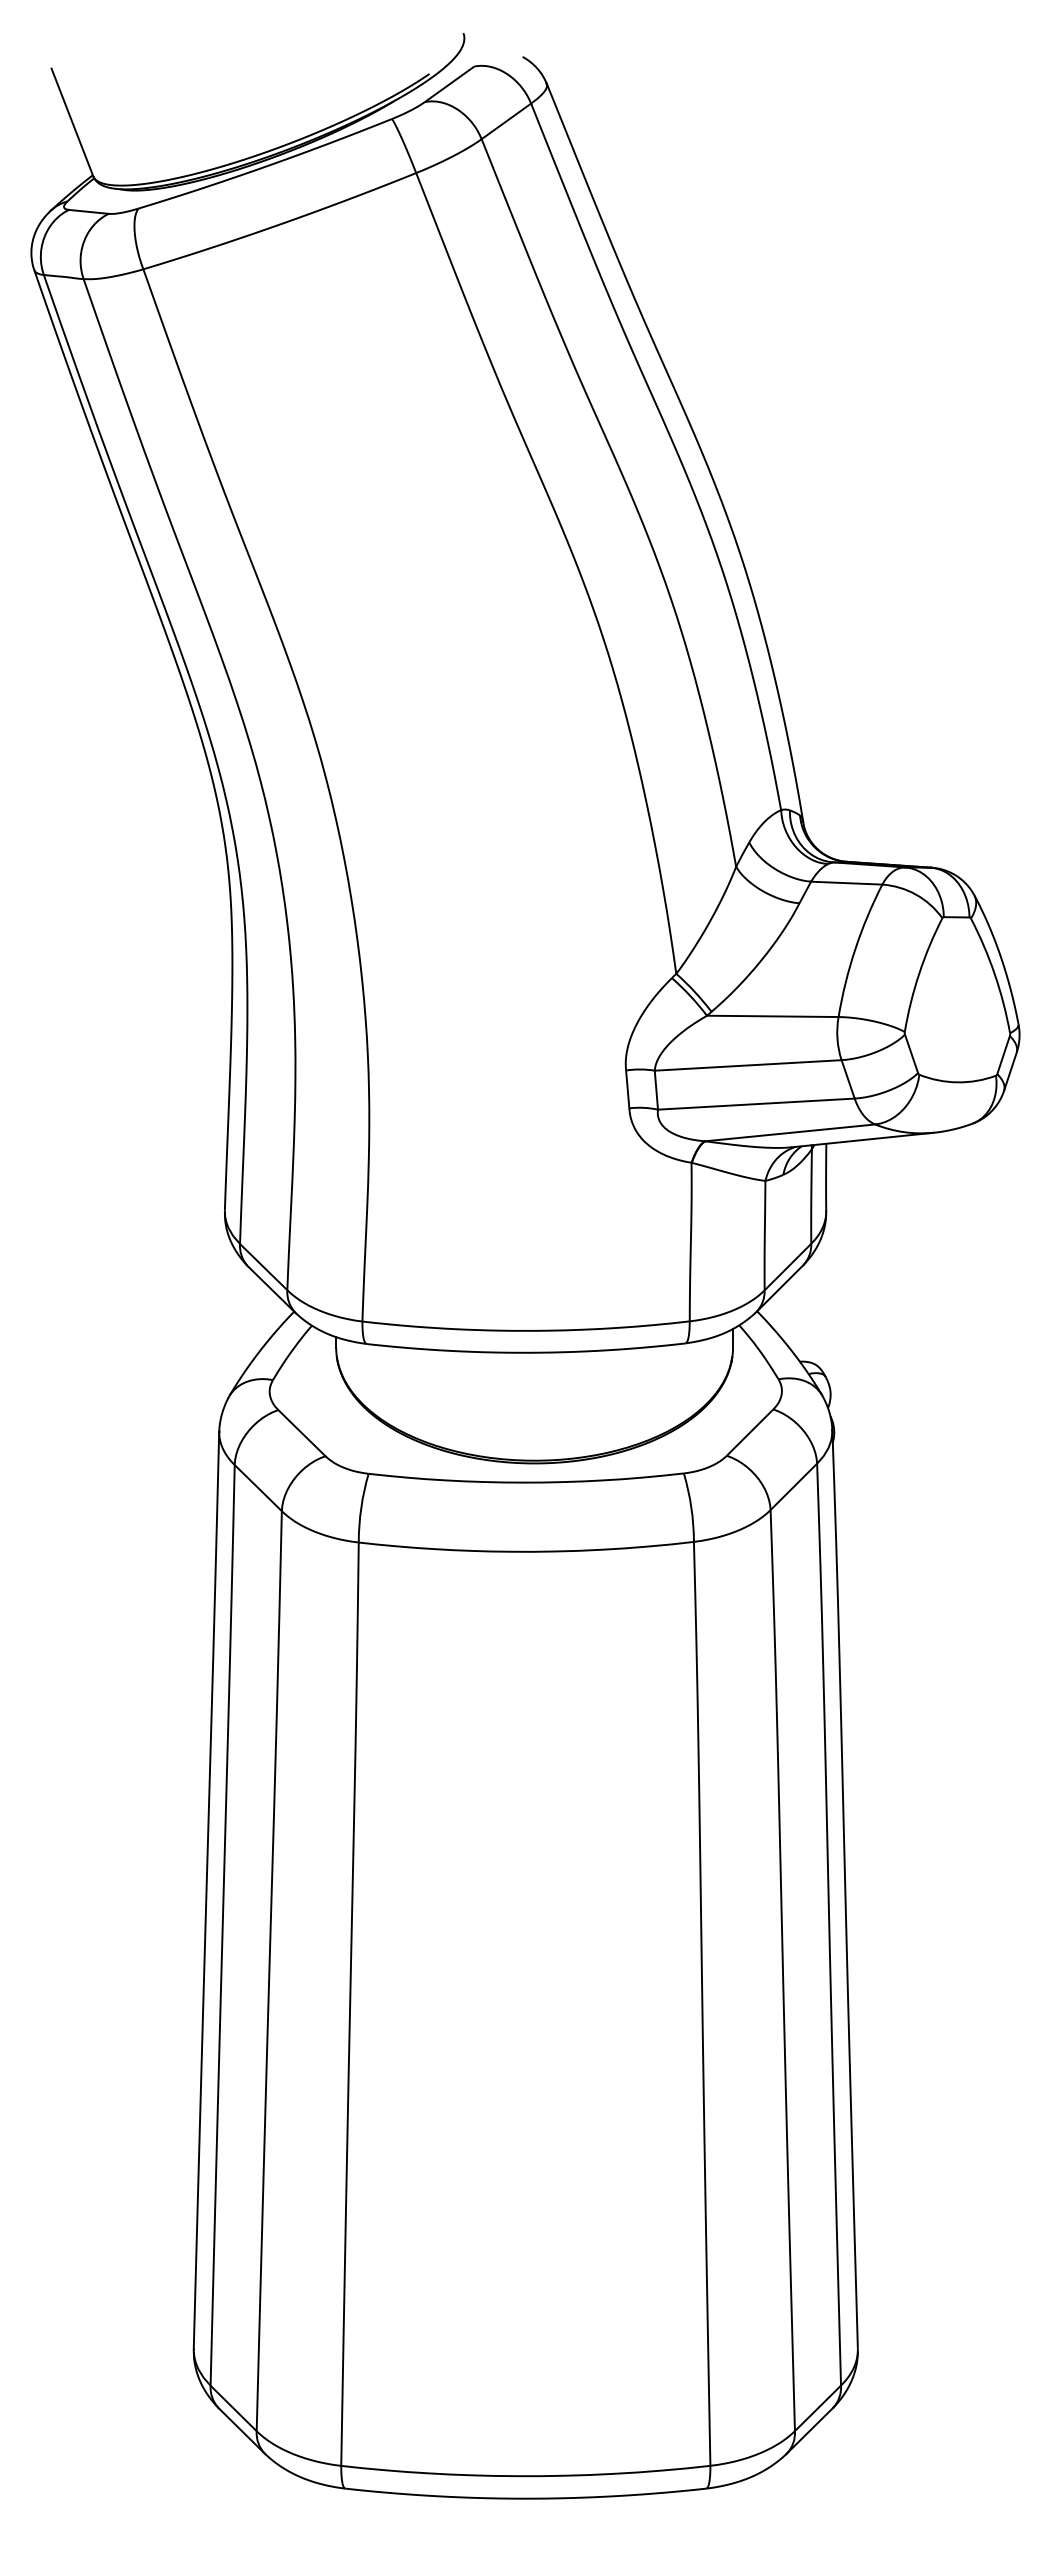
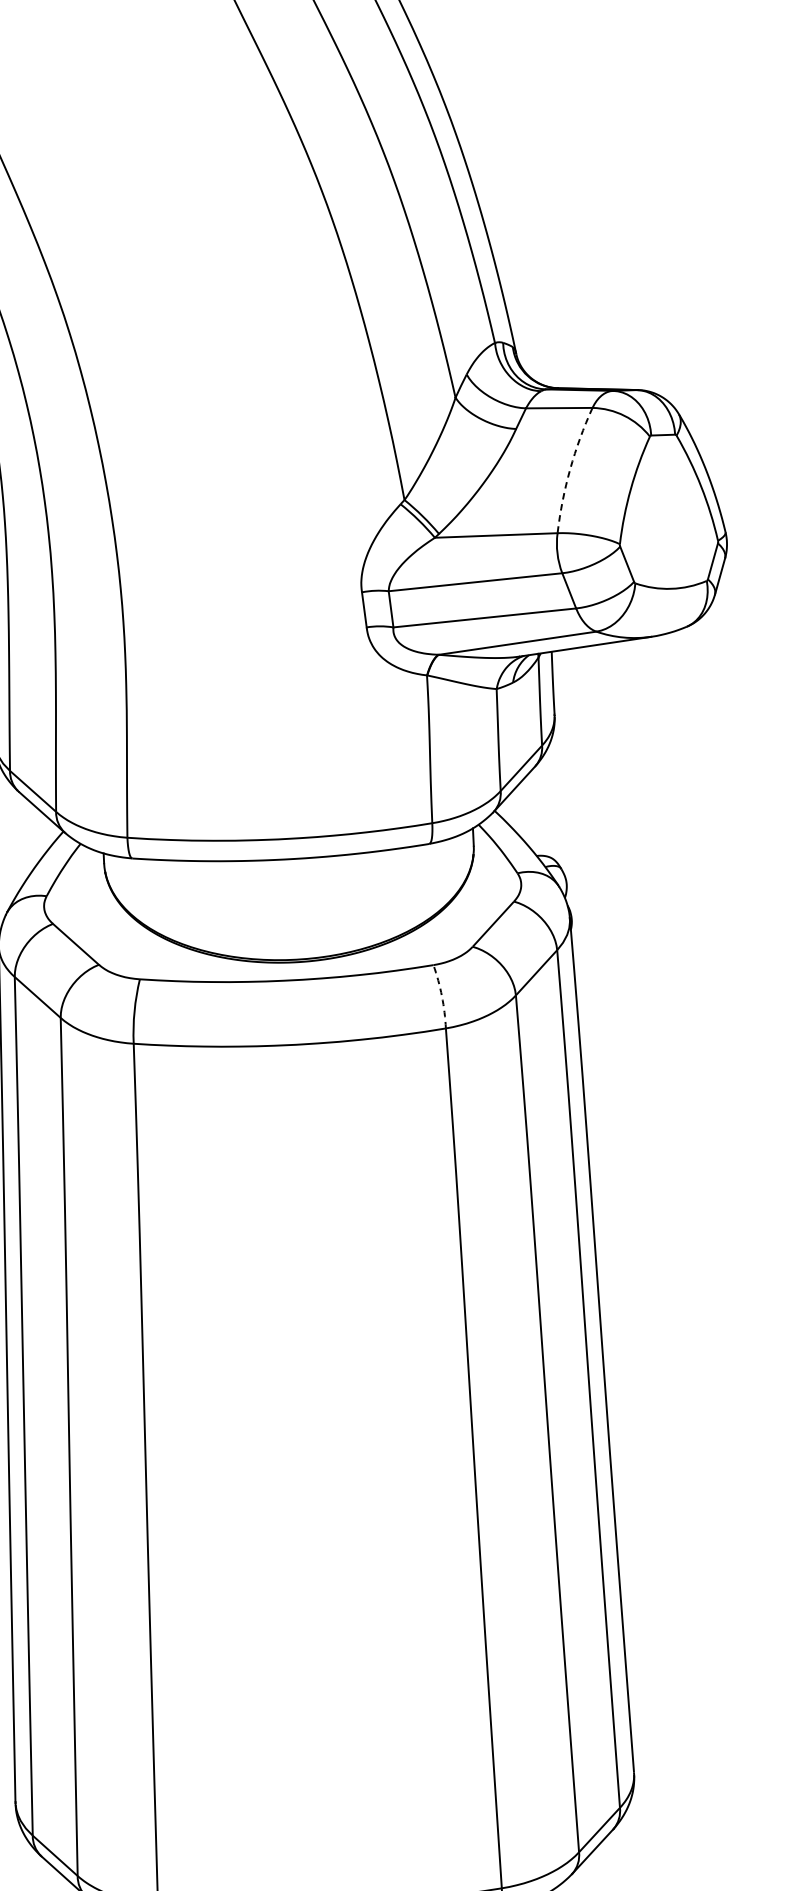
arc: (855, 949) -> (570, 469), solid -> dashed
arc: (691, 1507) -> (442, 996), solid -> dashed

